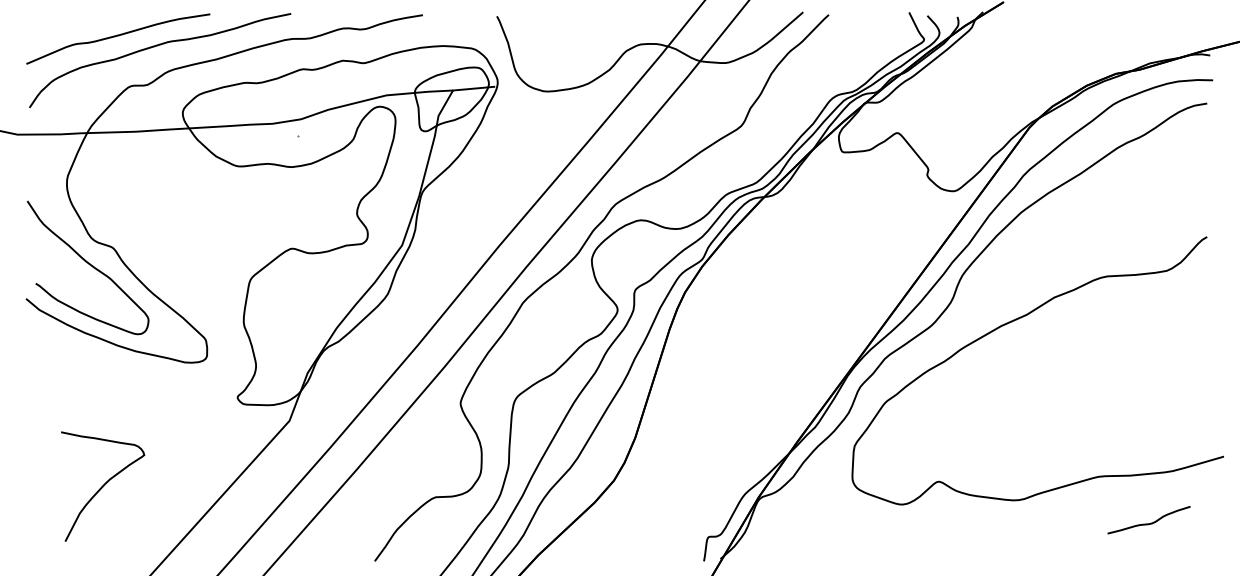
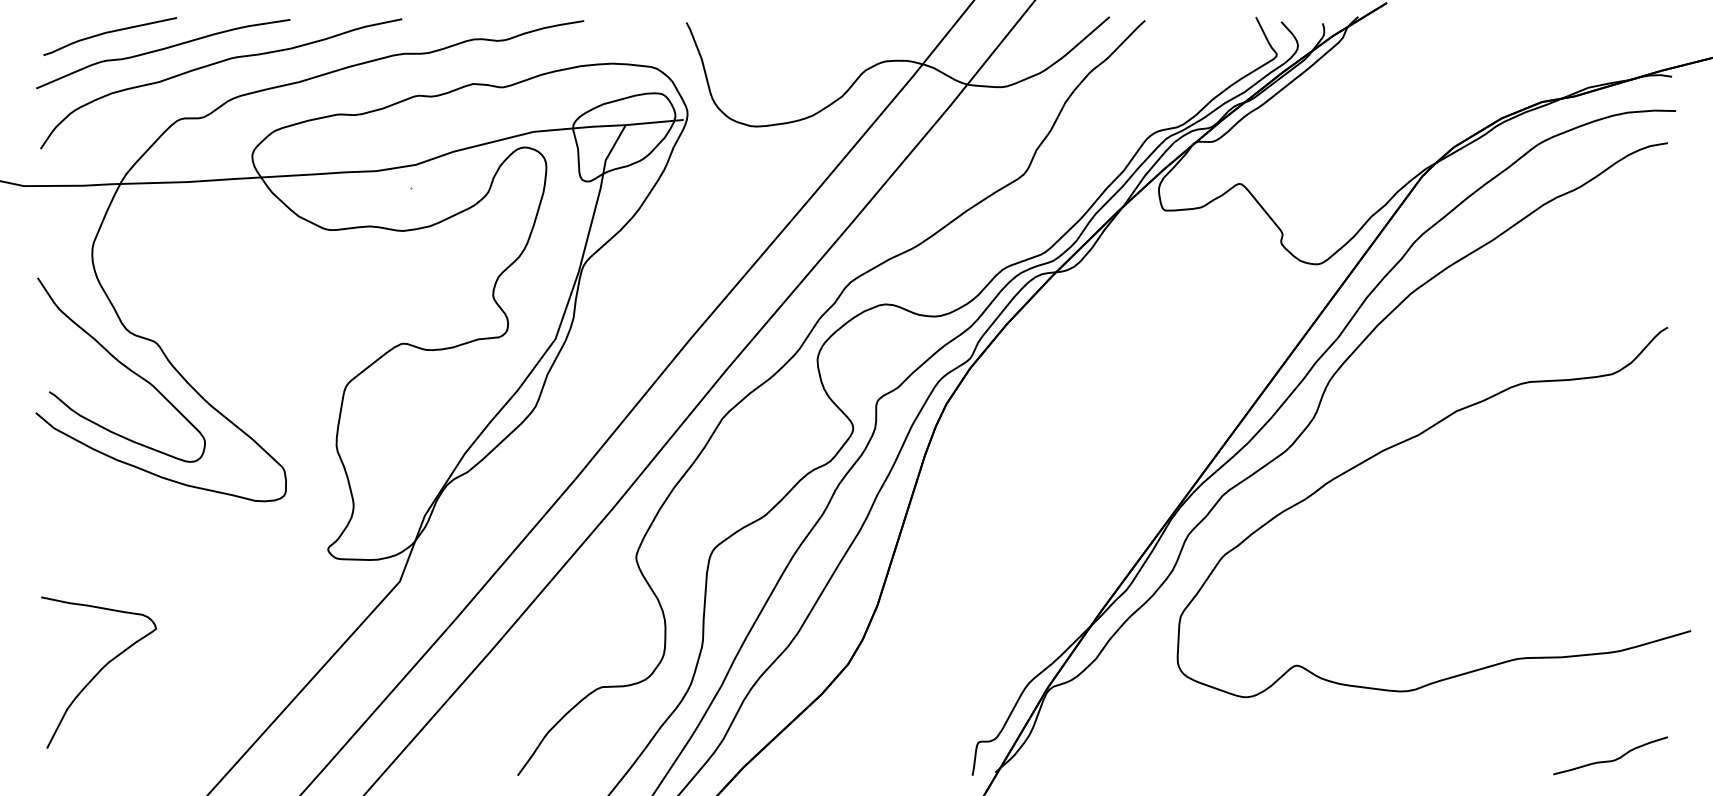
curve: (78, 24) -> (108, 33), added
curve: (102, 486) -> (98, 672), moved
curve: (1151, 522) -> (1613, 759), moved

